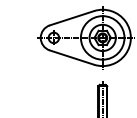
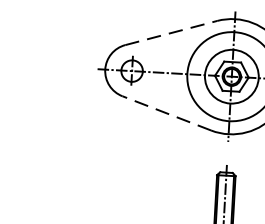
line: (72, 18) -> (172, 33), solid -> dashed
line: (71, 57) -> (165, 113), solid -> dashed

